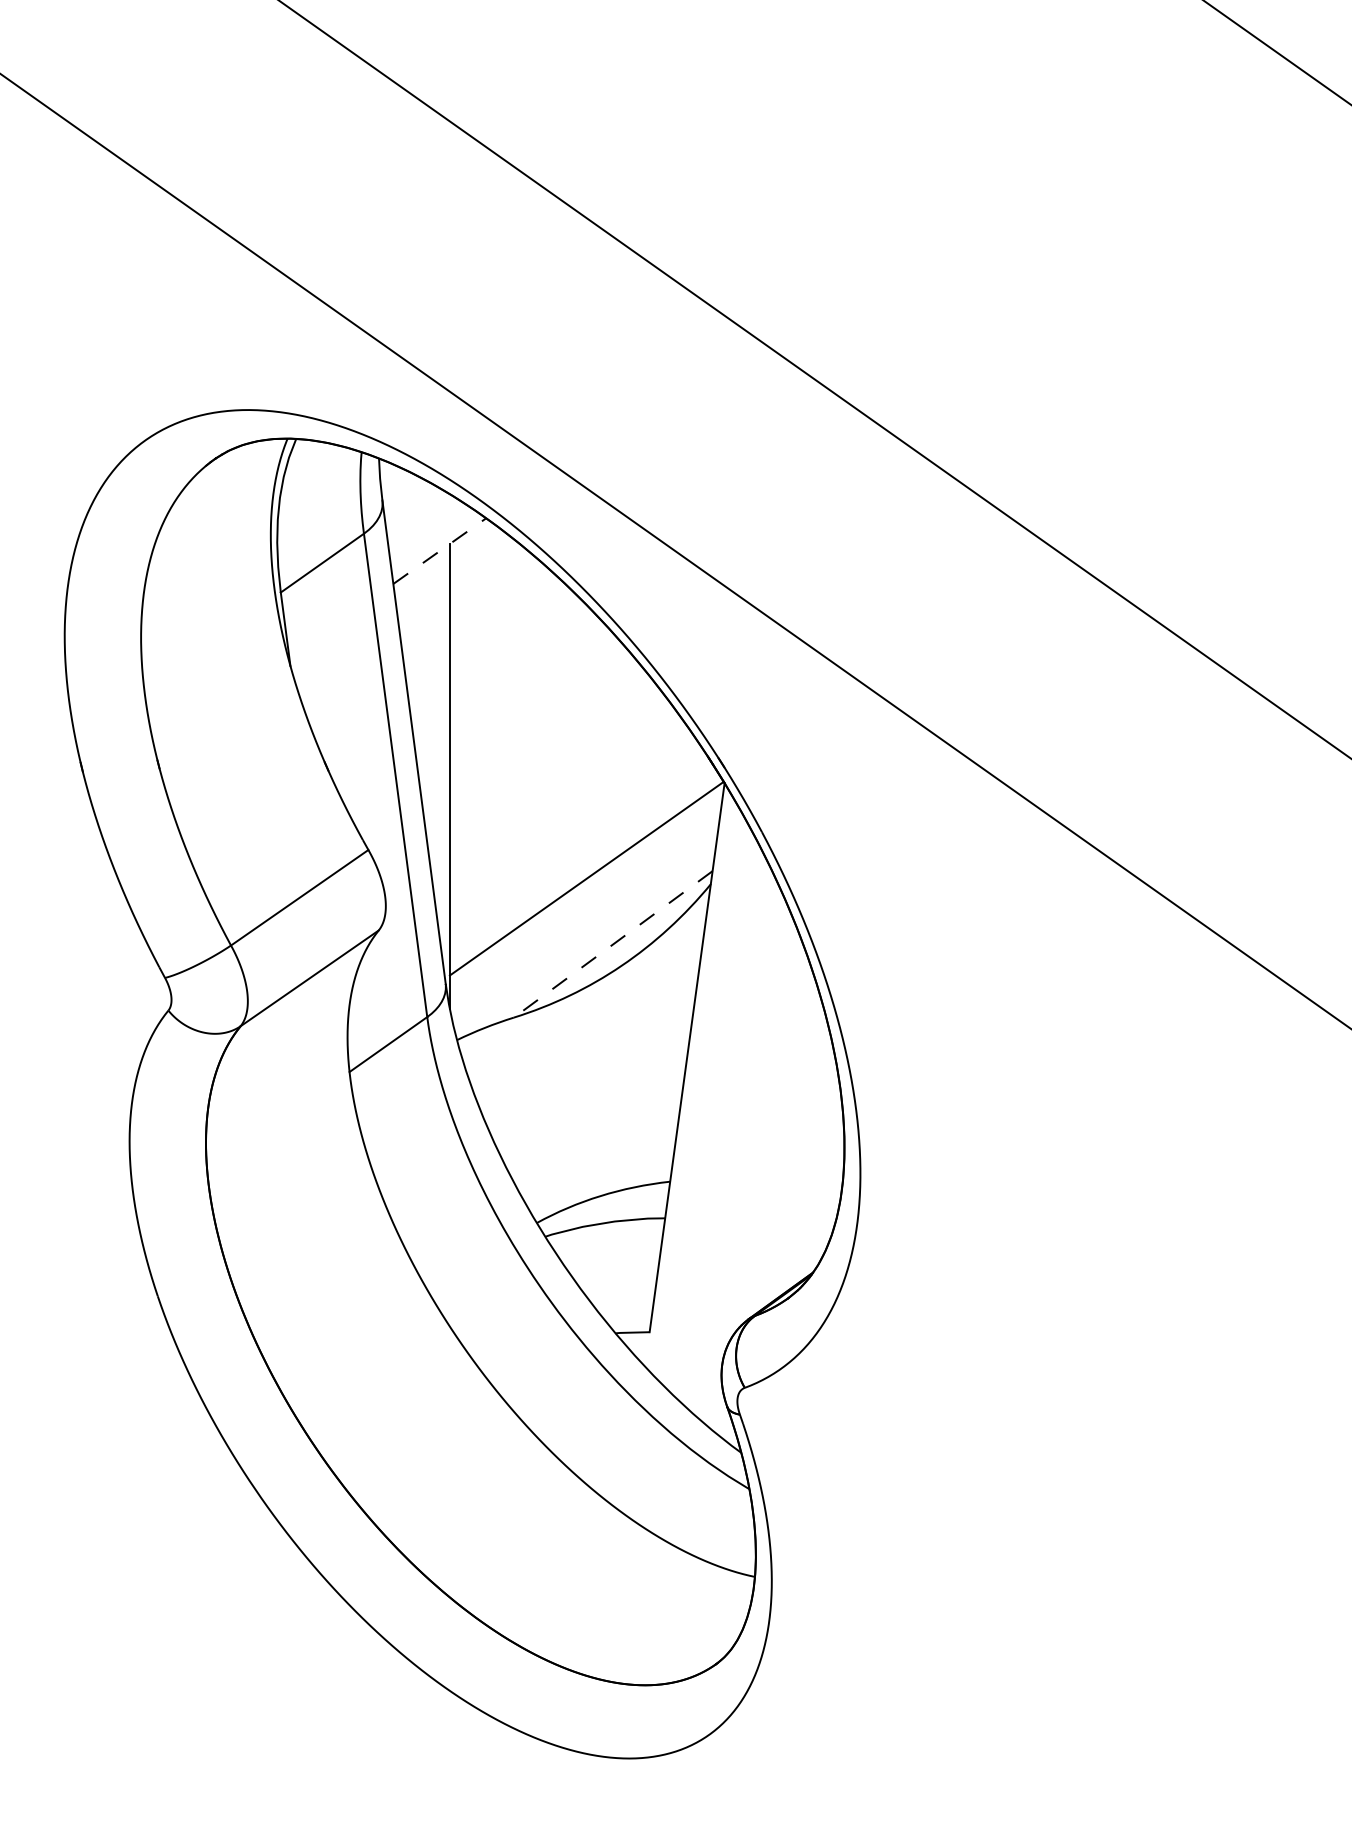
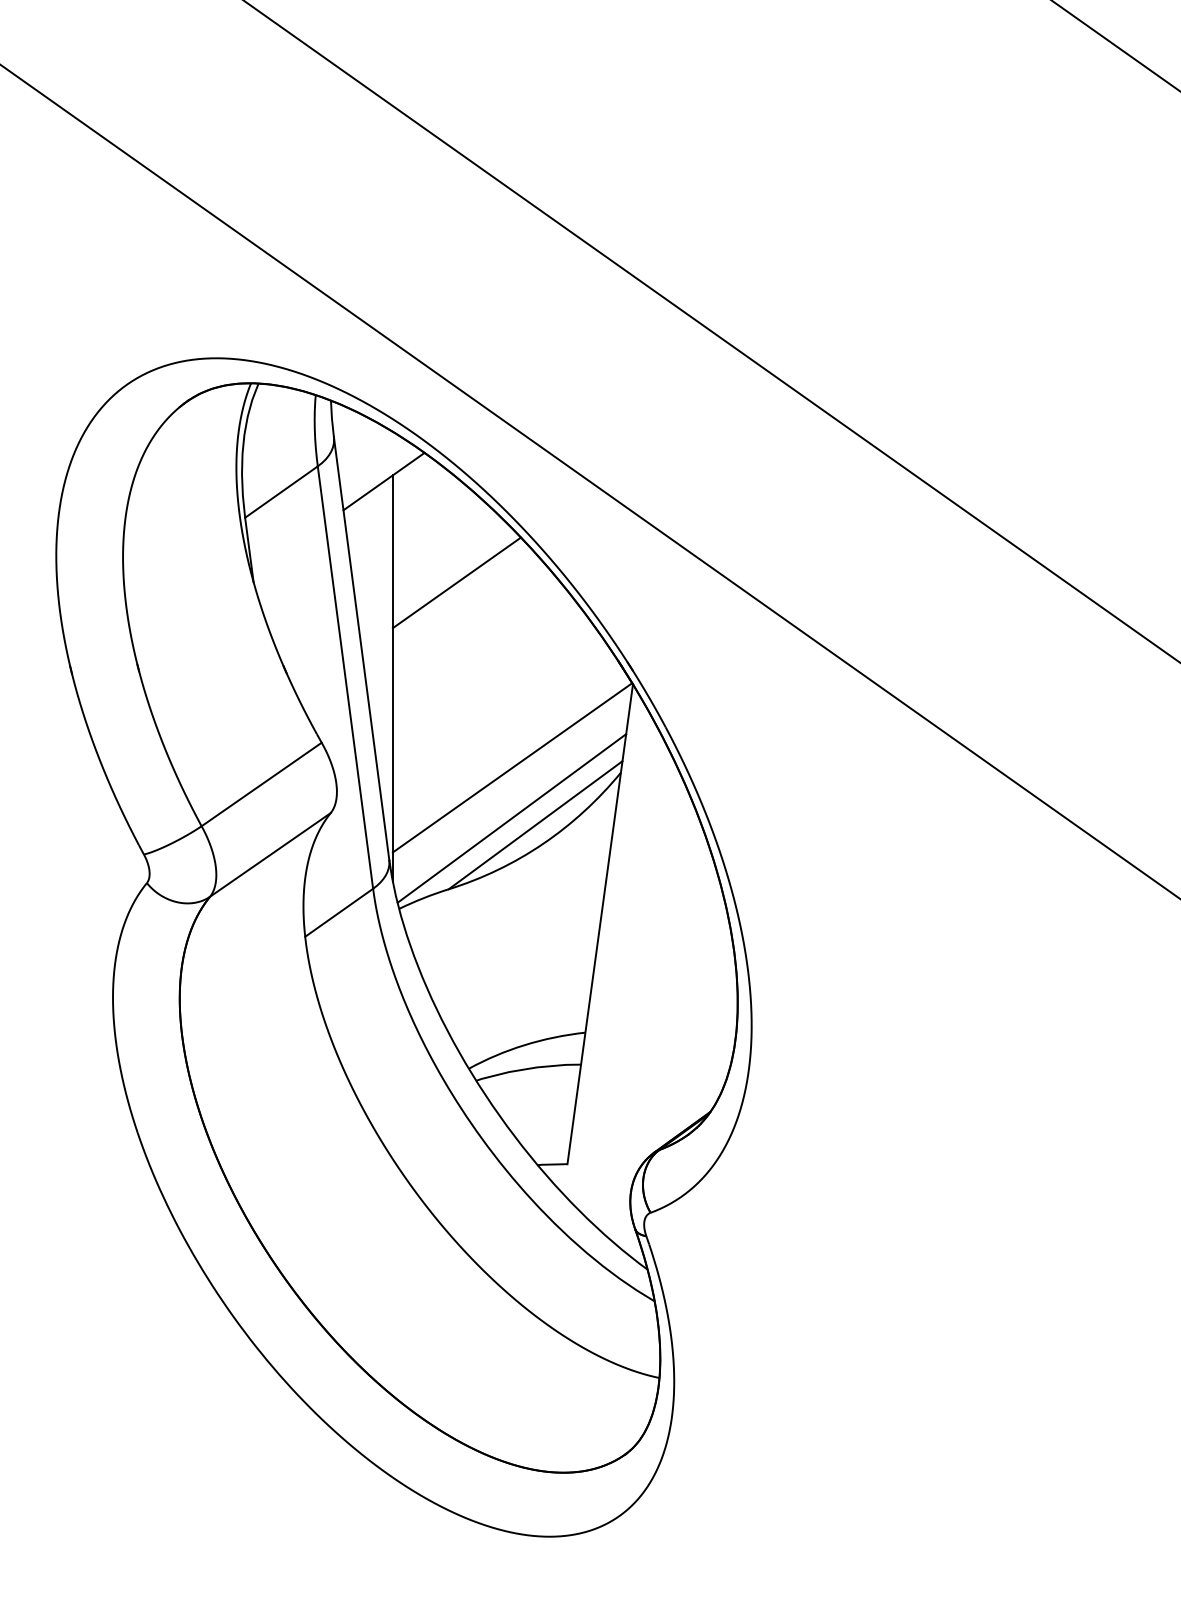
line: (439, 551) -> (383, 481), dashed -> solid
line: (522, 666) -> (456, 582), added
line: (585, 936) -> (511, 818), added
line: (612, 944) -> (535, 825), dashed -> solid

